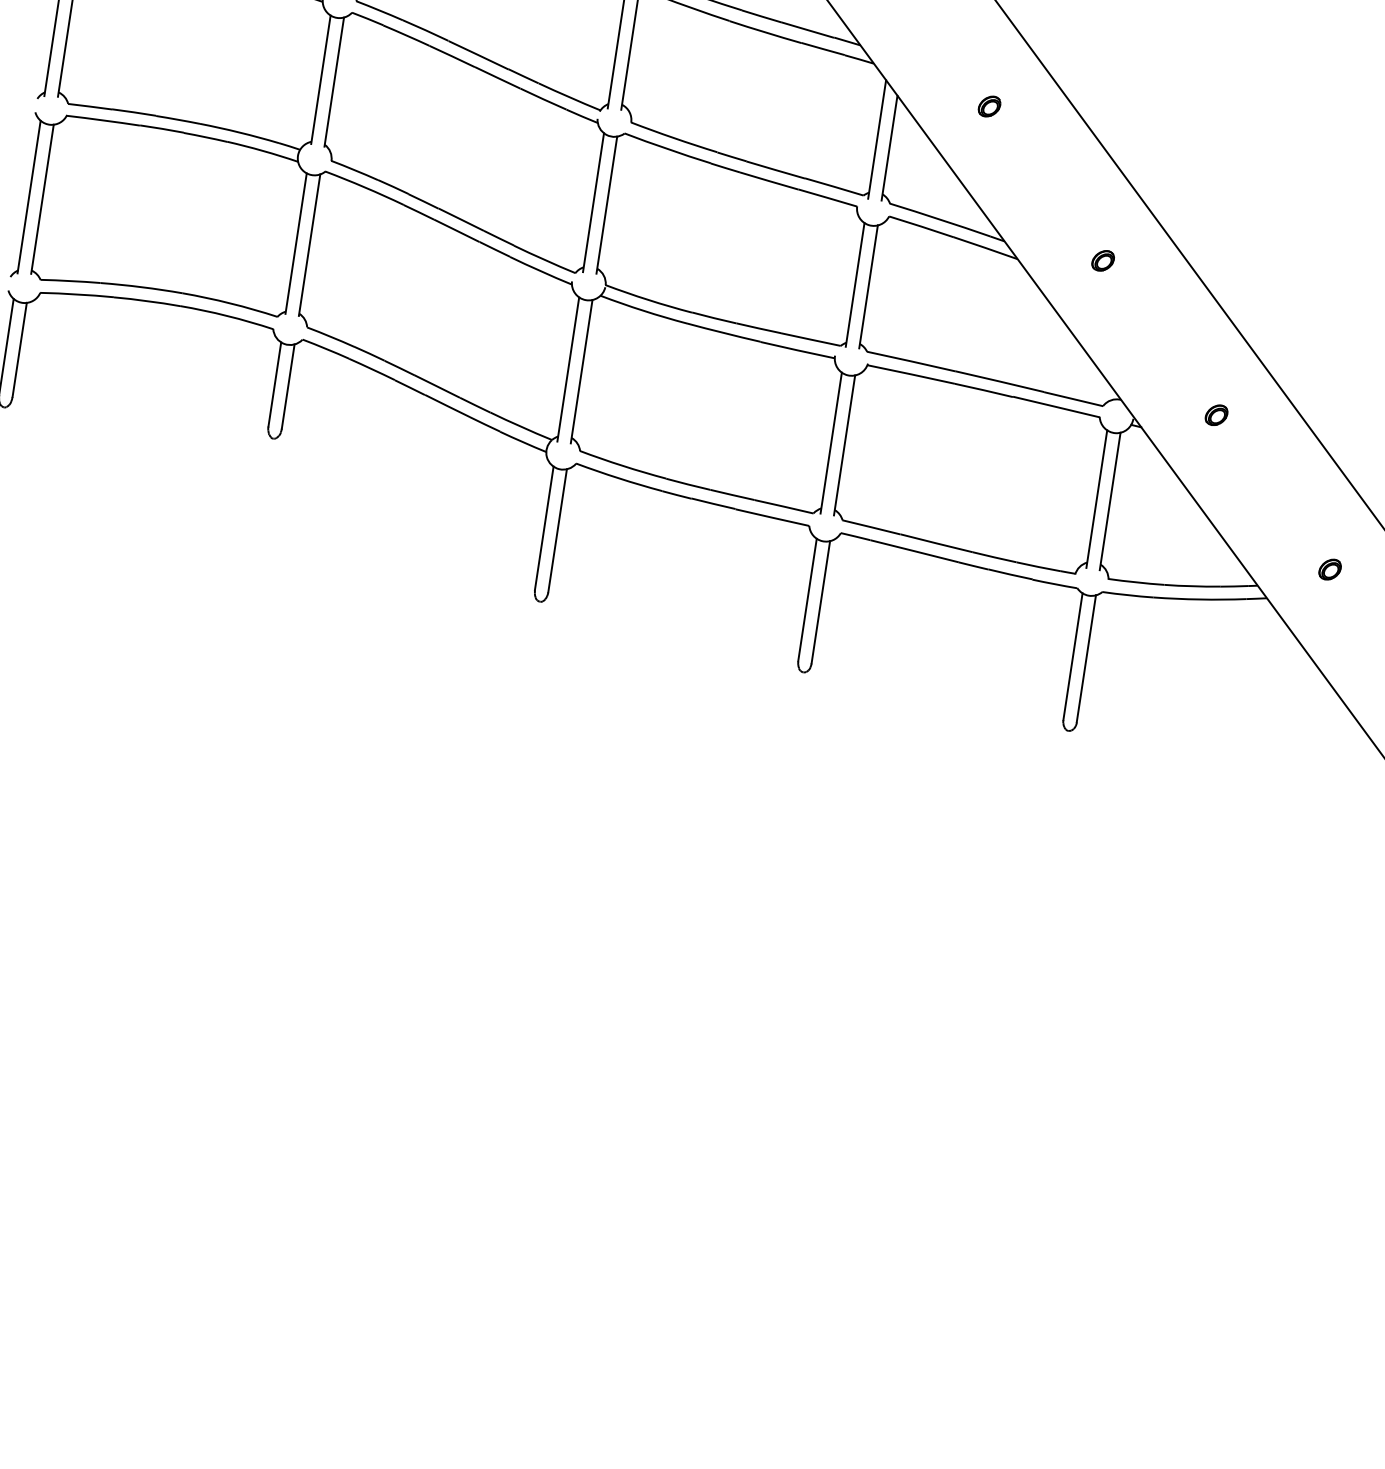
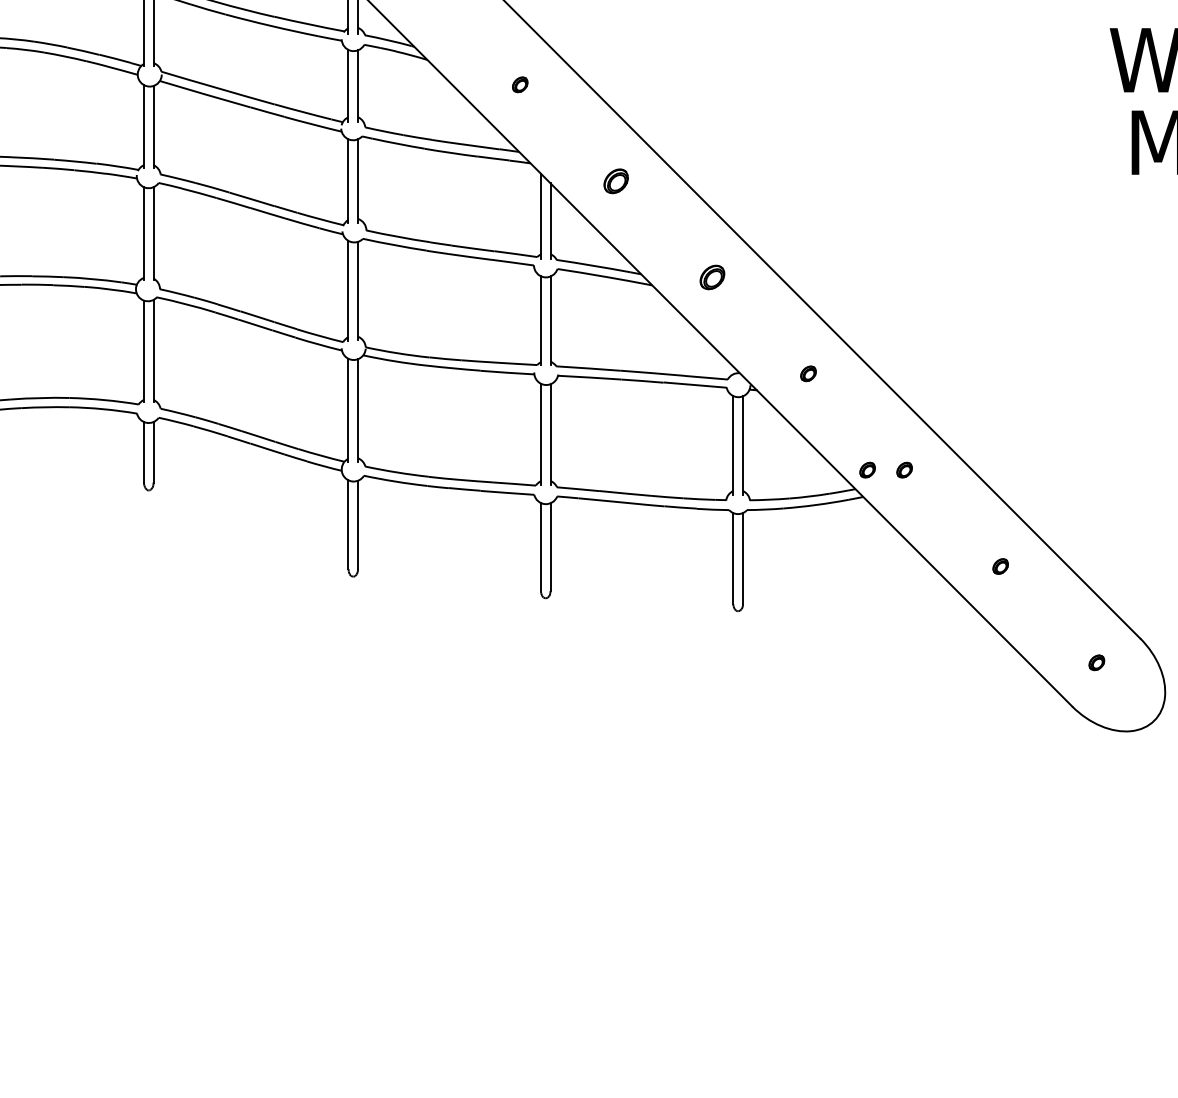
part: (989, 105) -> (616, 180), size x1.6
part: (1103, 260) -> (712, 277), size x1.6
part: (1278, 560) -> (867, 469), added

